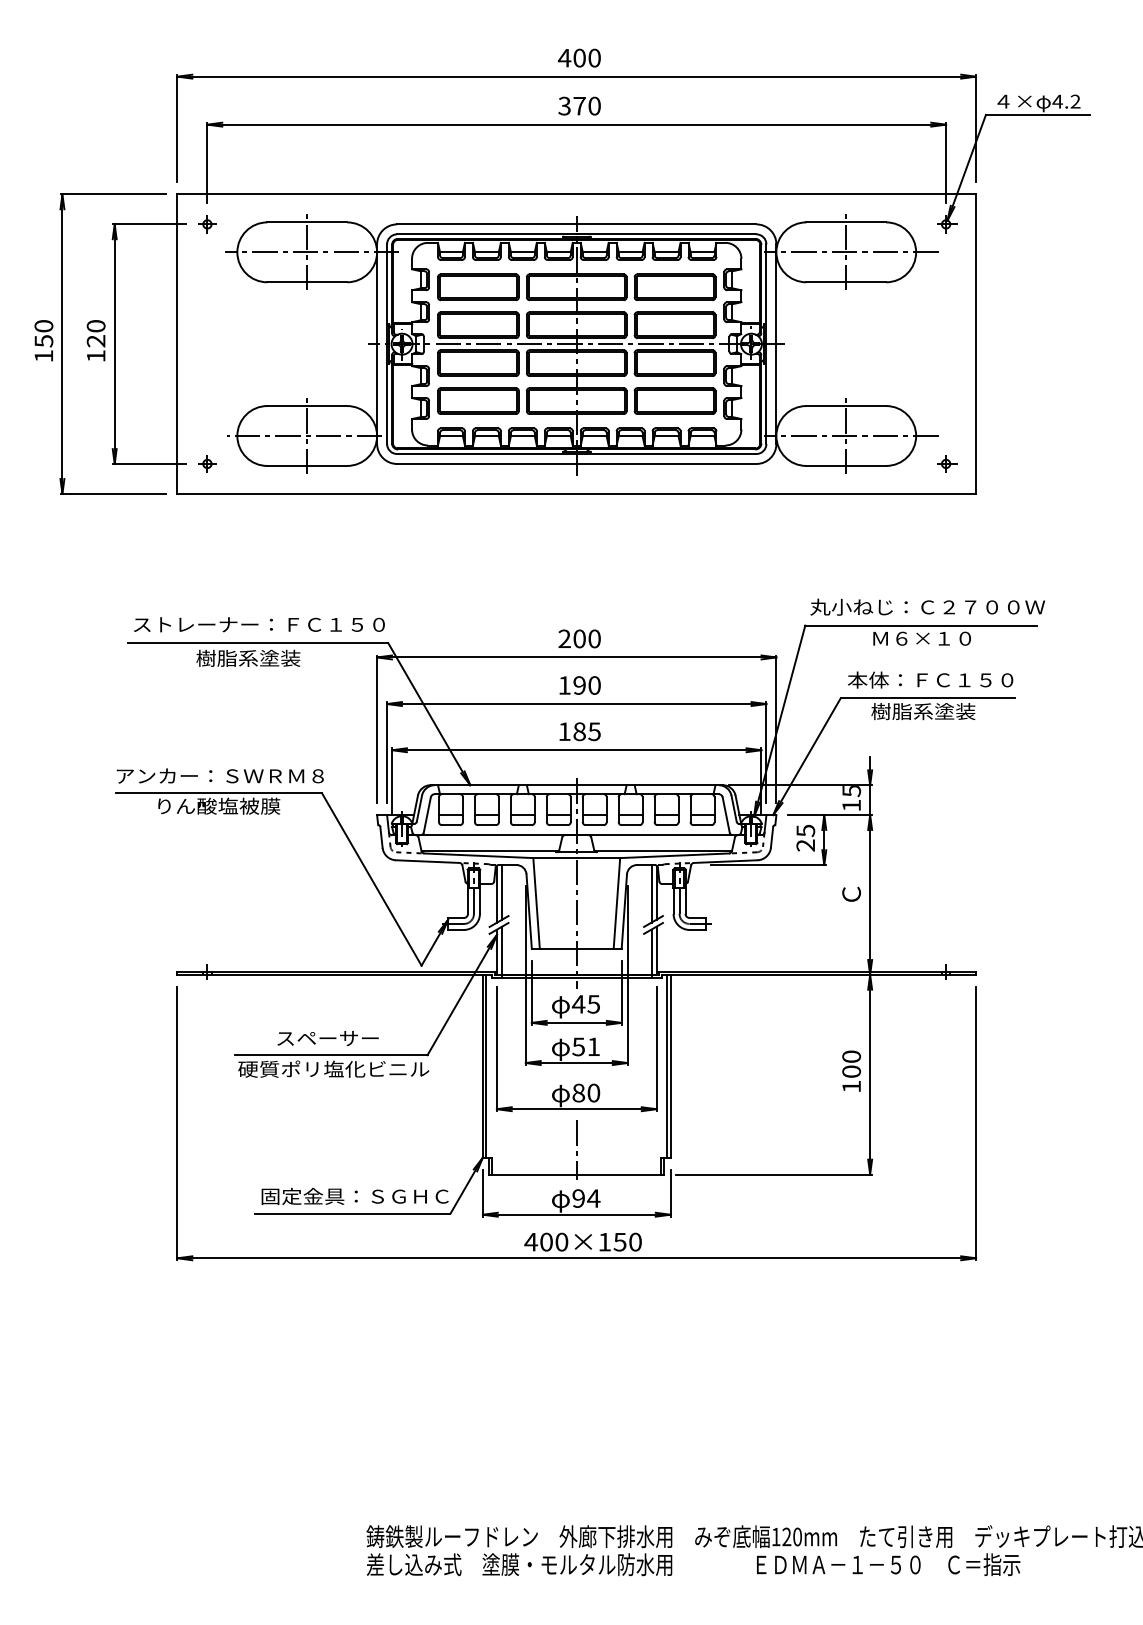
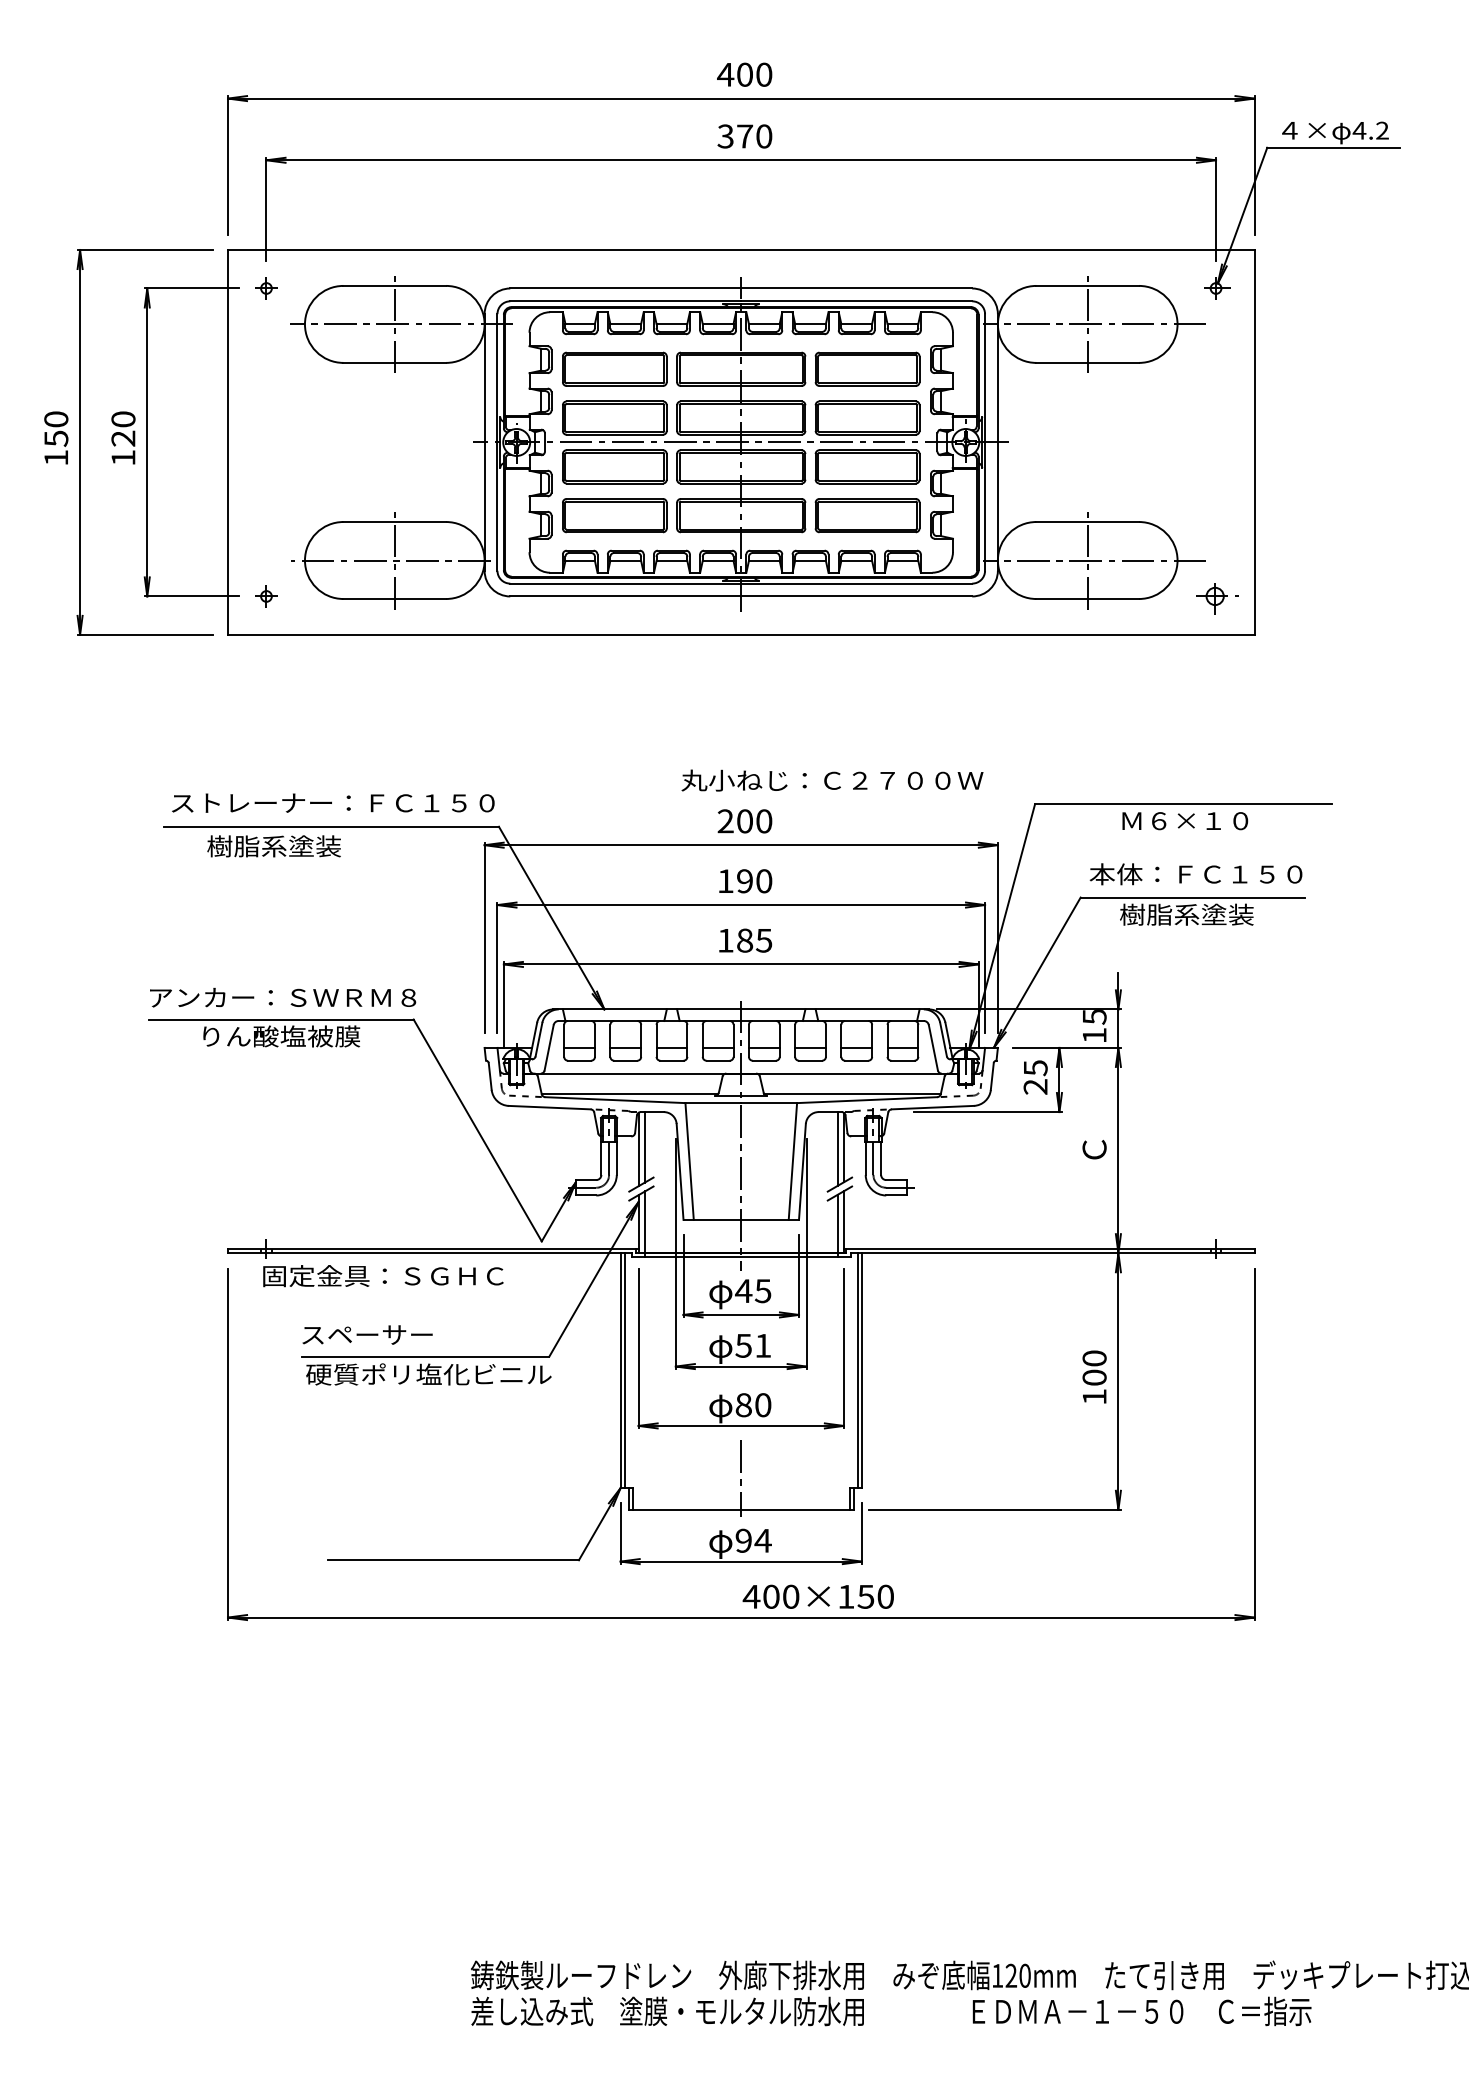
part: (947, 464) -> (1217, 596), size x1.6
text: (927, 607) -> (832, 780), moved
text: (247, 658) -> (273, 846), moved
text: (328, 1038) -> (367, 1334), moved
text: (355, 1196) -> (383, 1276), moved
text: (582, 1241) -> (817, 1596), moved

